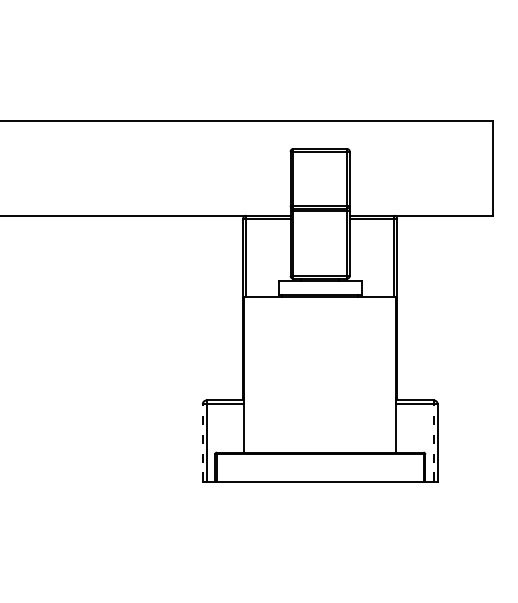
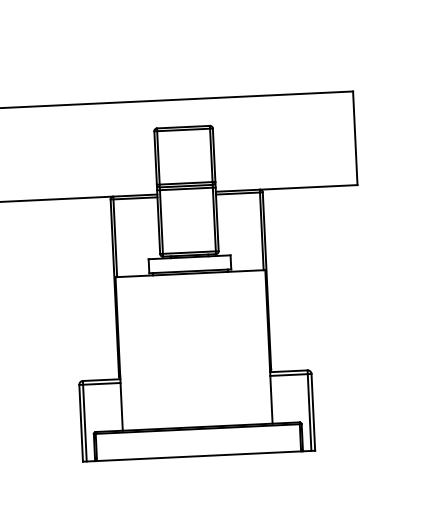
line: (433, 441) -> (309, 410), dashed -> solid
line: (202, 443) -> (80, 423), dashed -> solid

